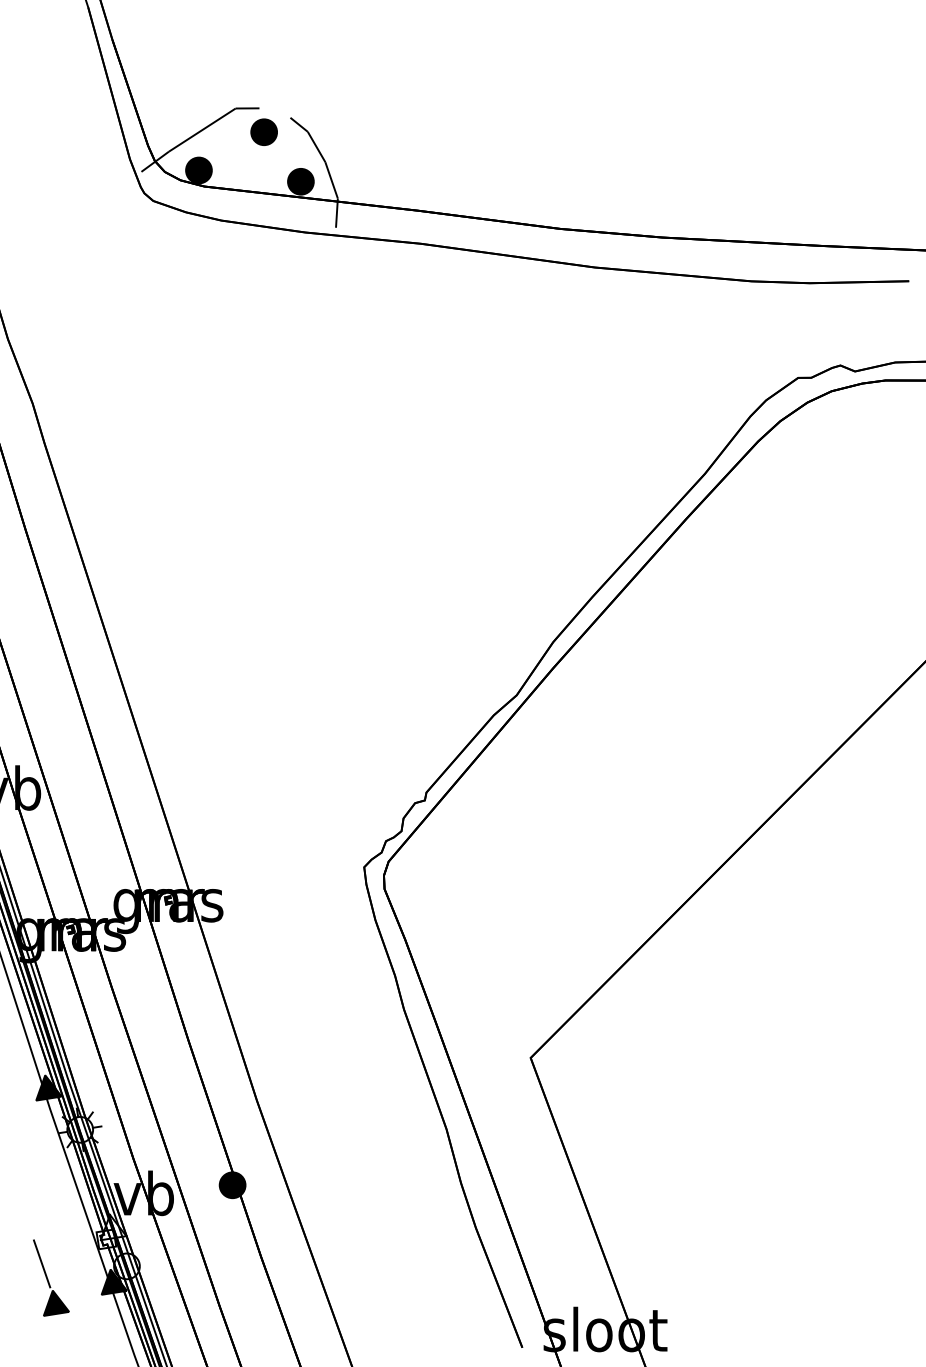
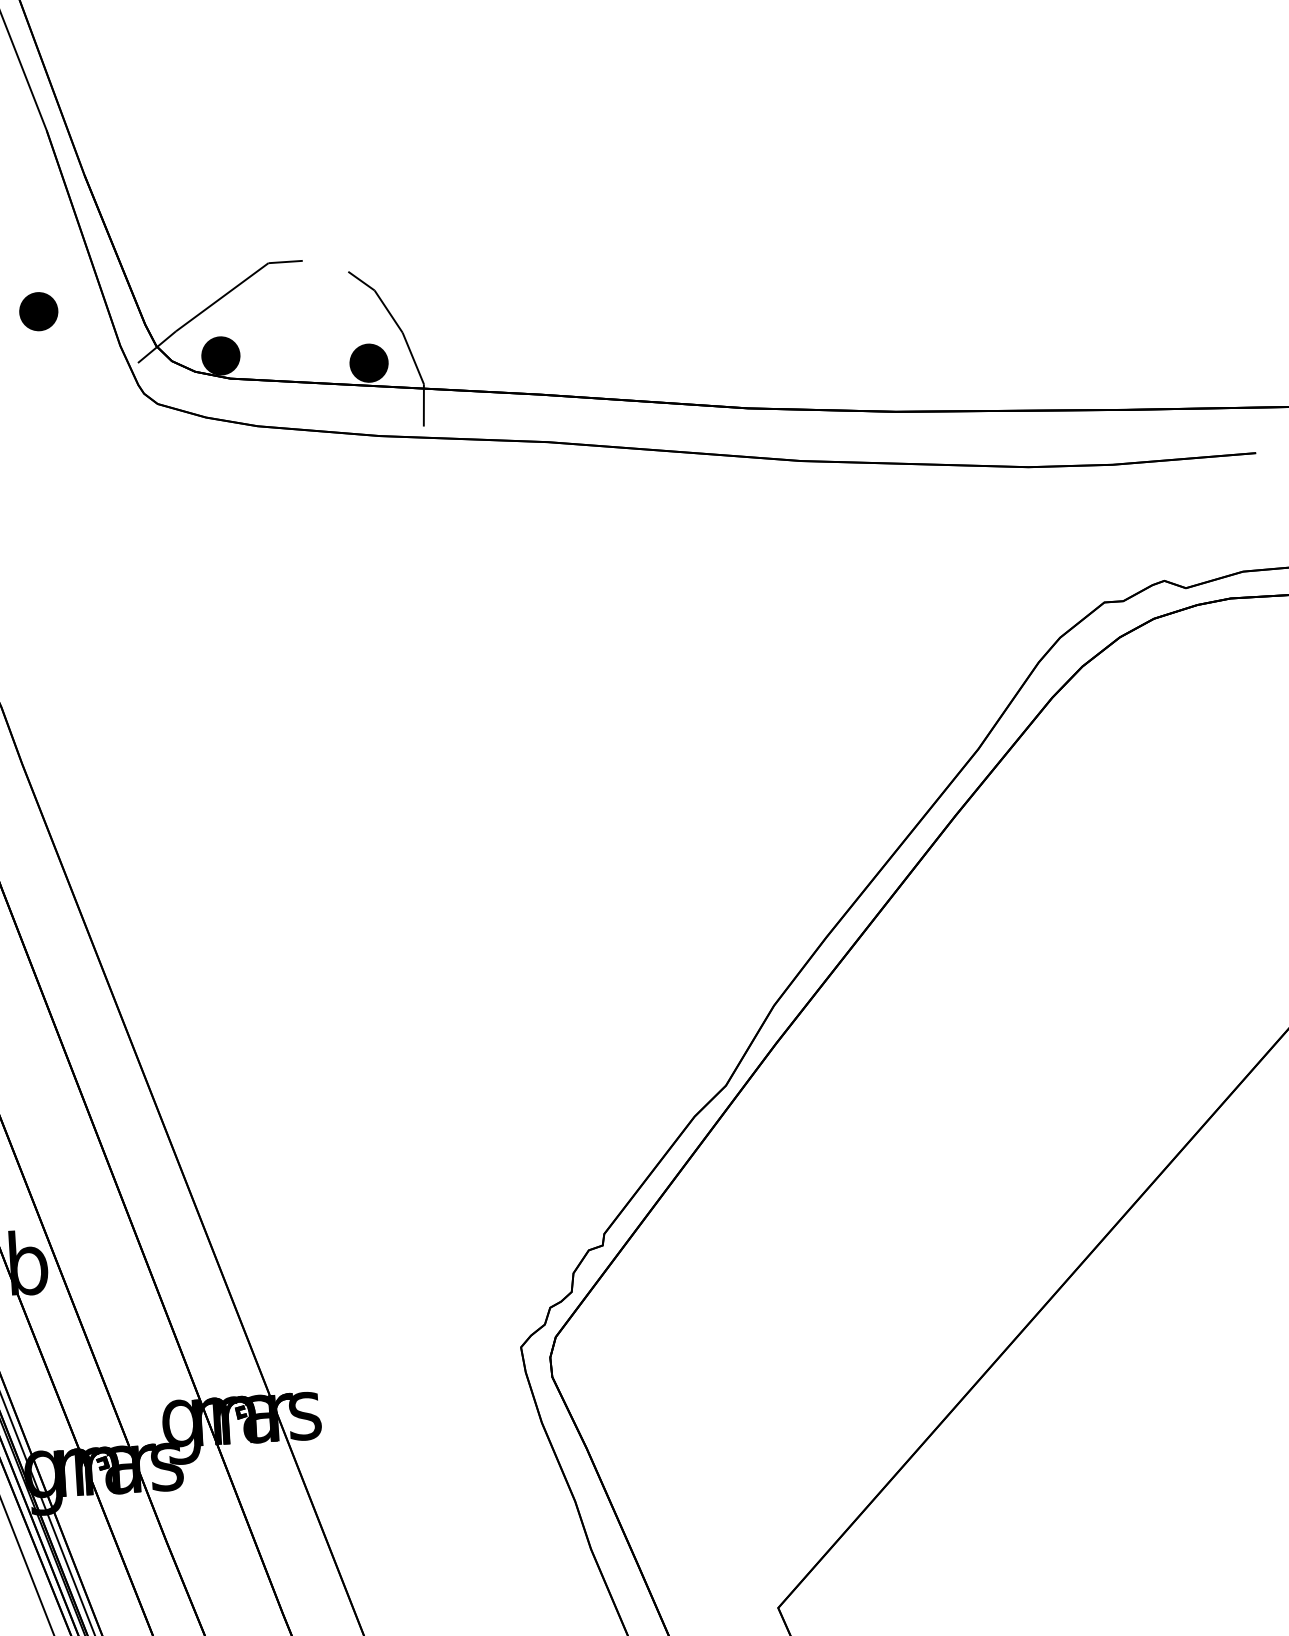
part: (263, 131) -> (37, 310), moved

